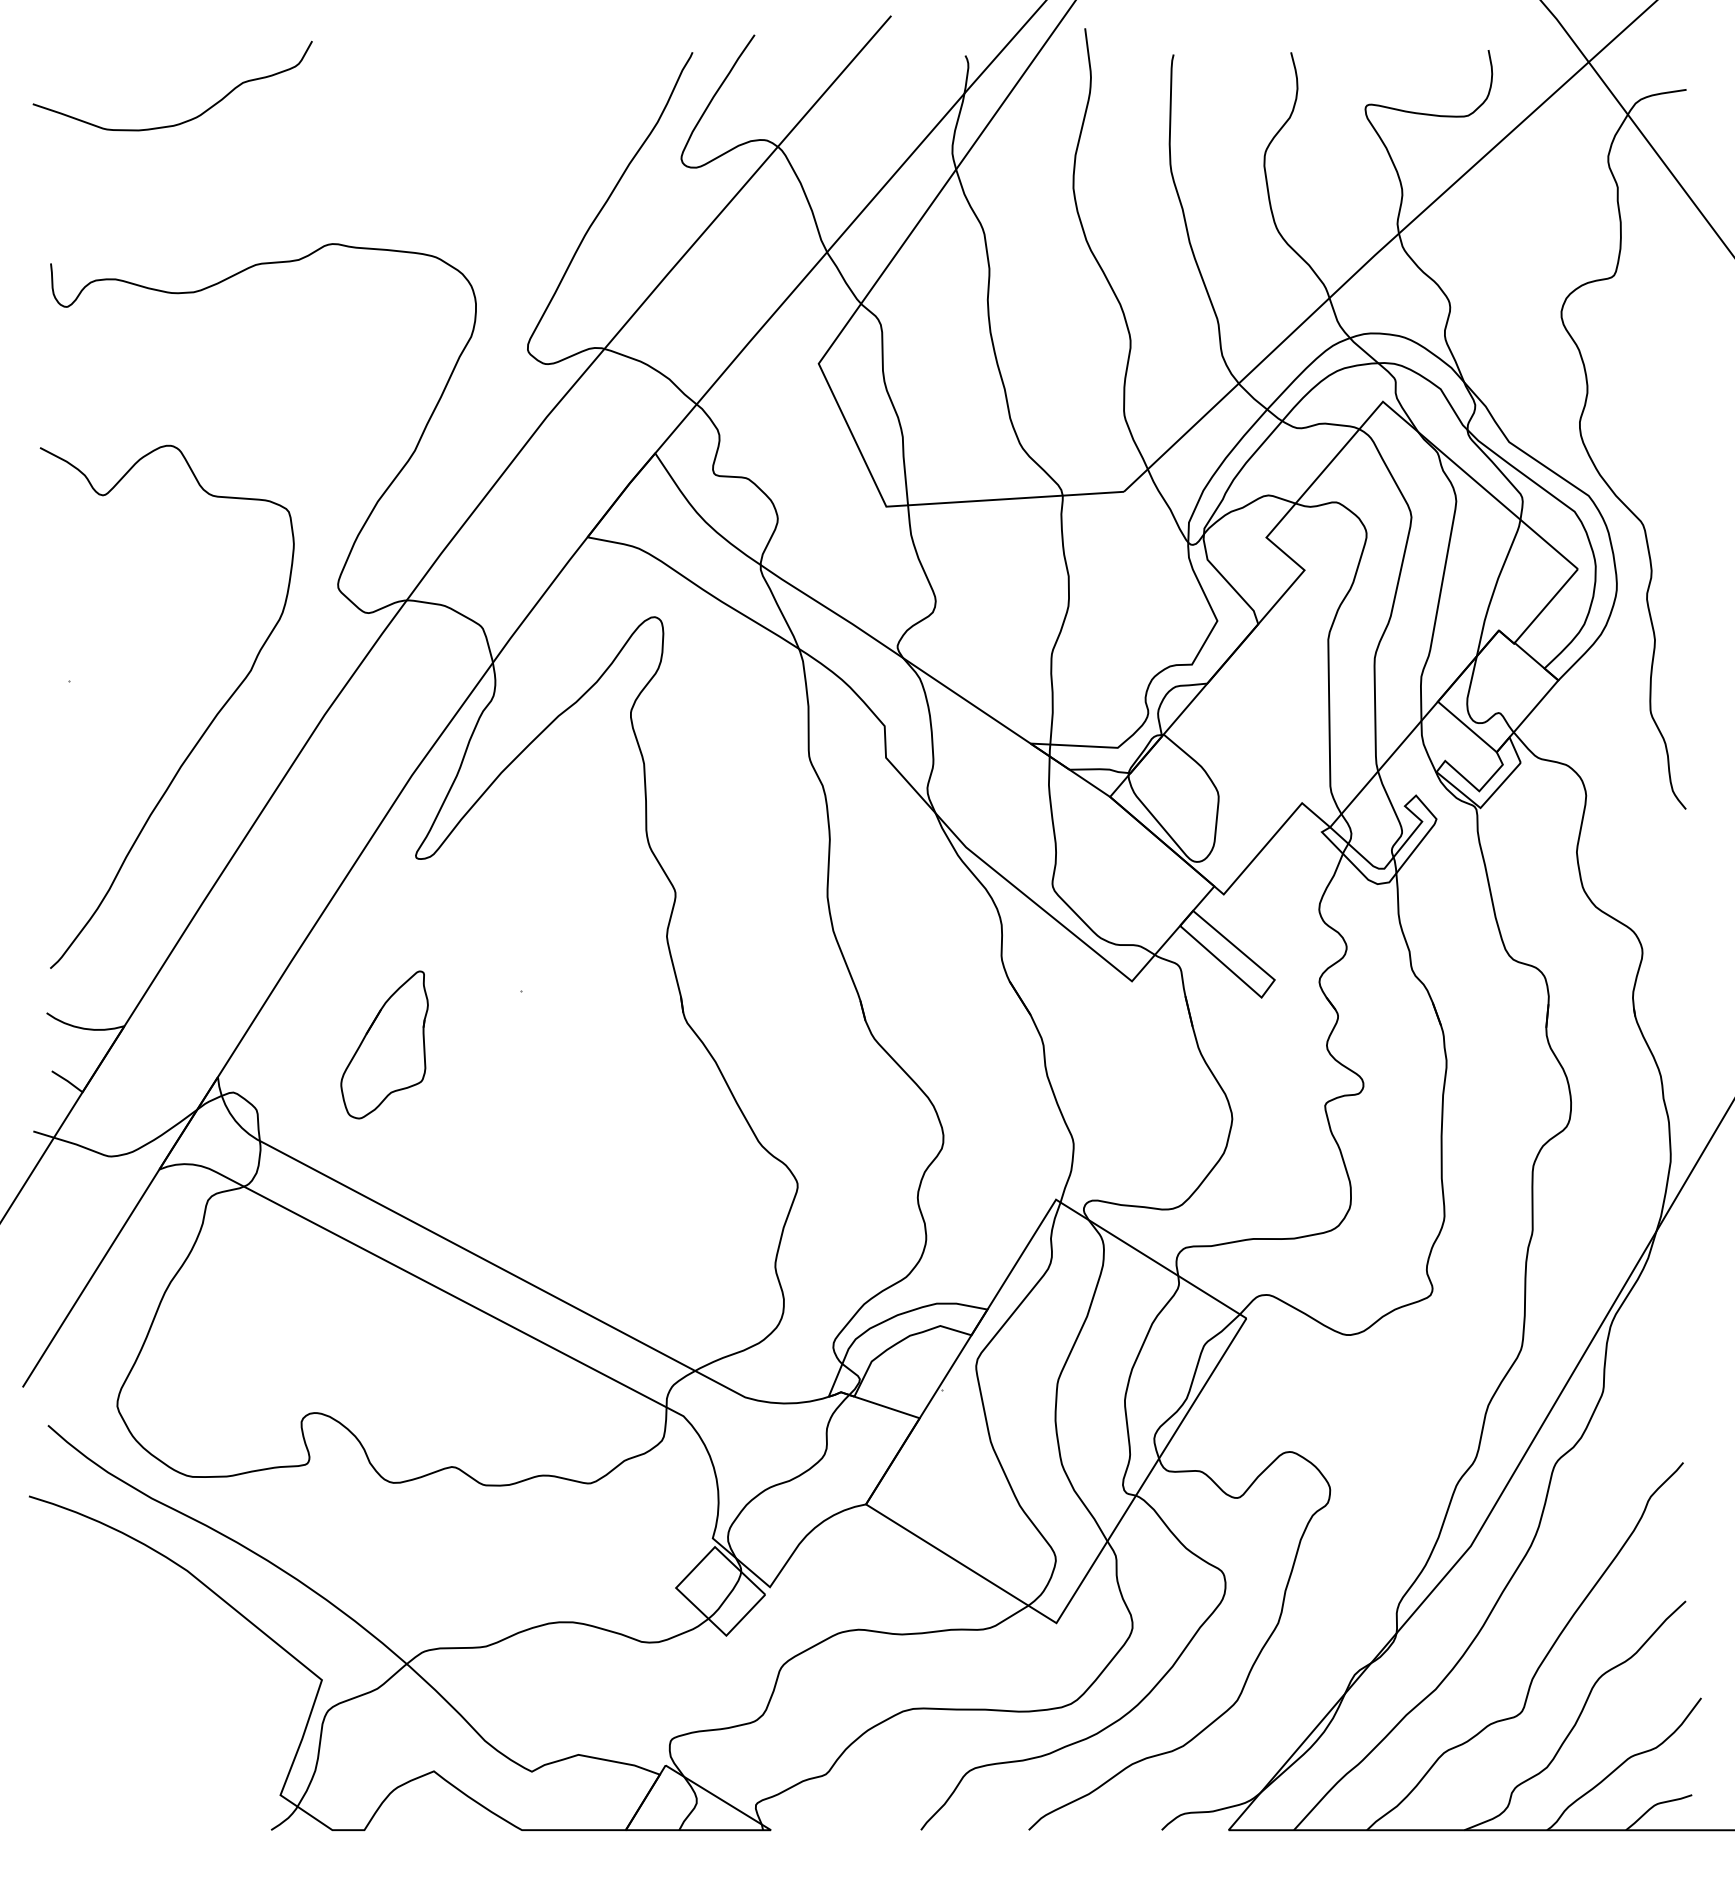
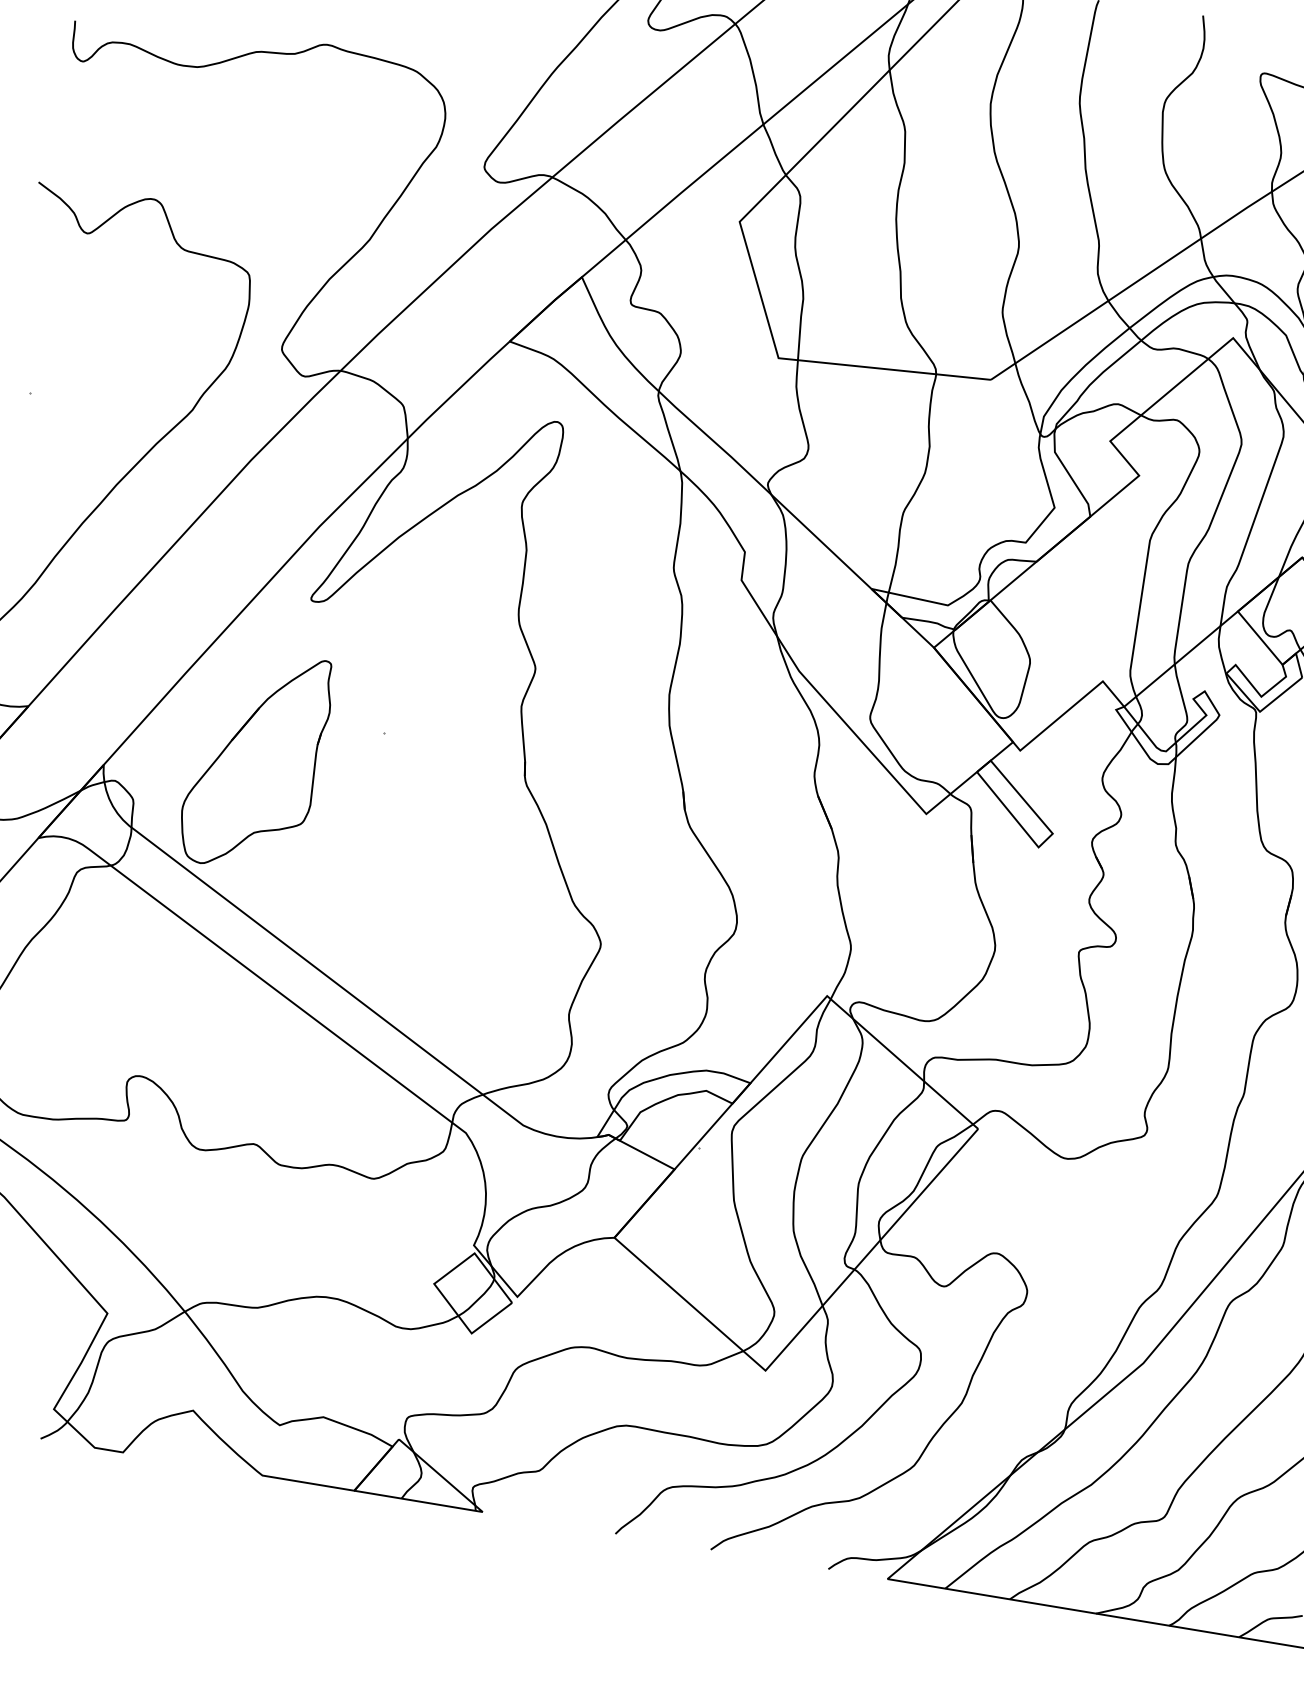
part: (384, 1044) -> (255, 760), size x1.67

